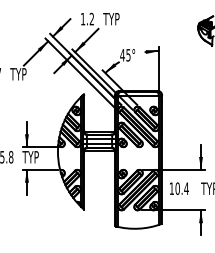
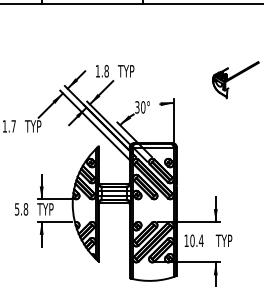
text: (91, 19) -> (106, 71), 1.2 -> 1.8
text: (125, 55) -> (140, 107), 45° -> 30°

